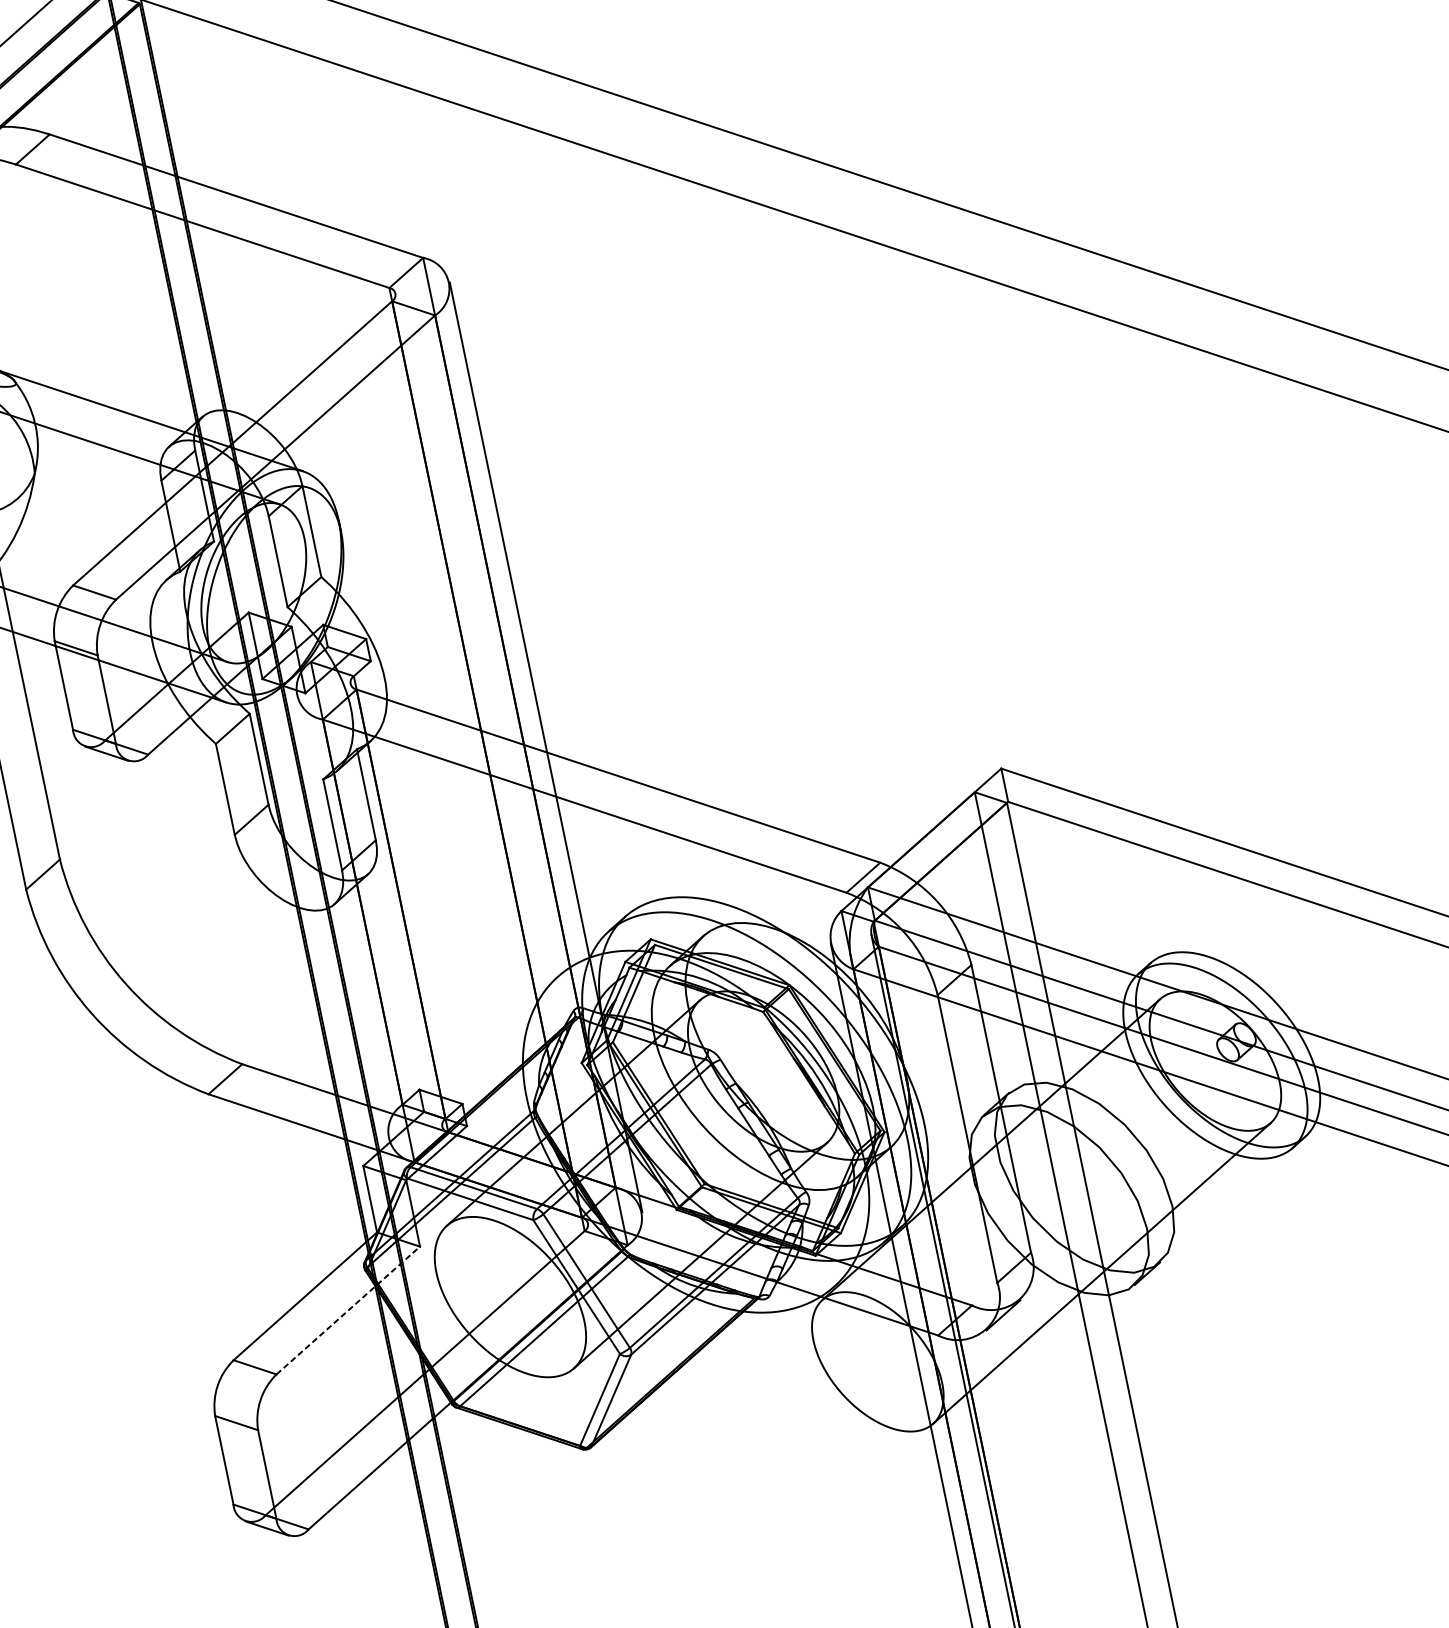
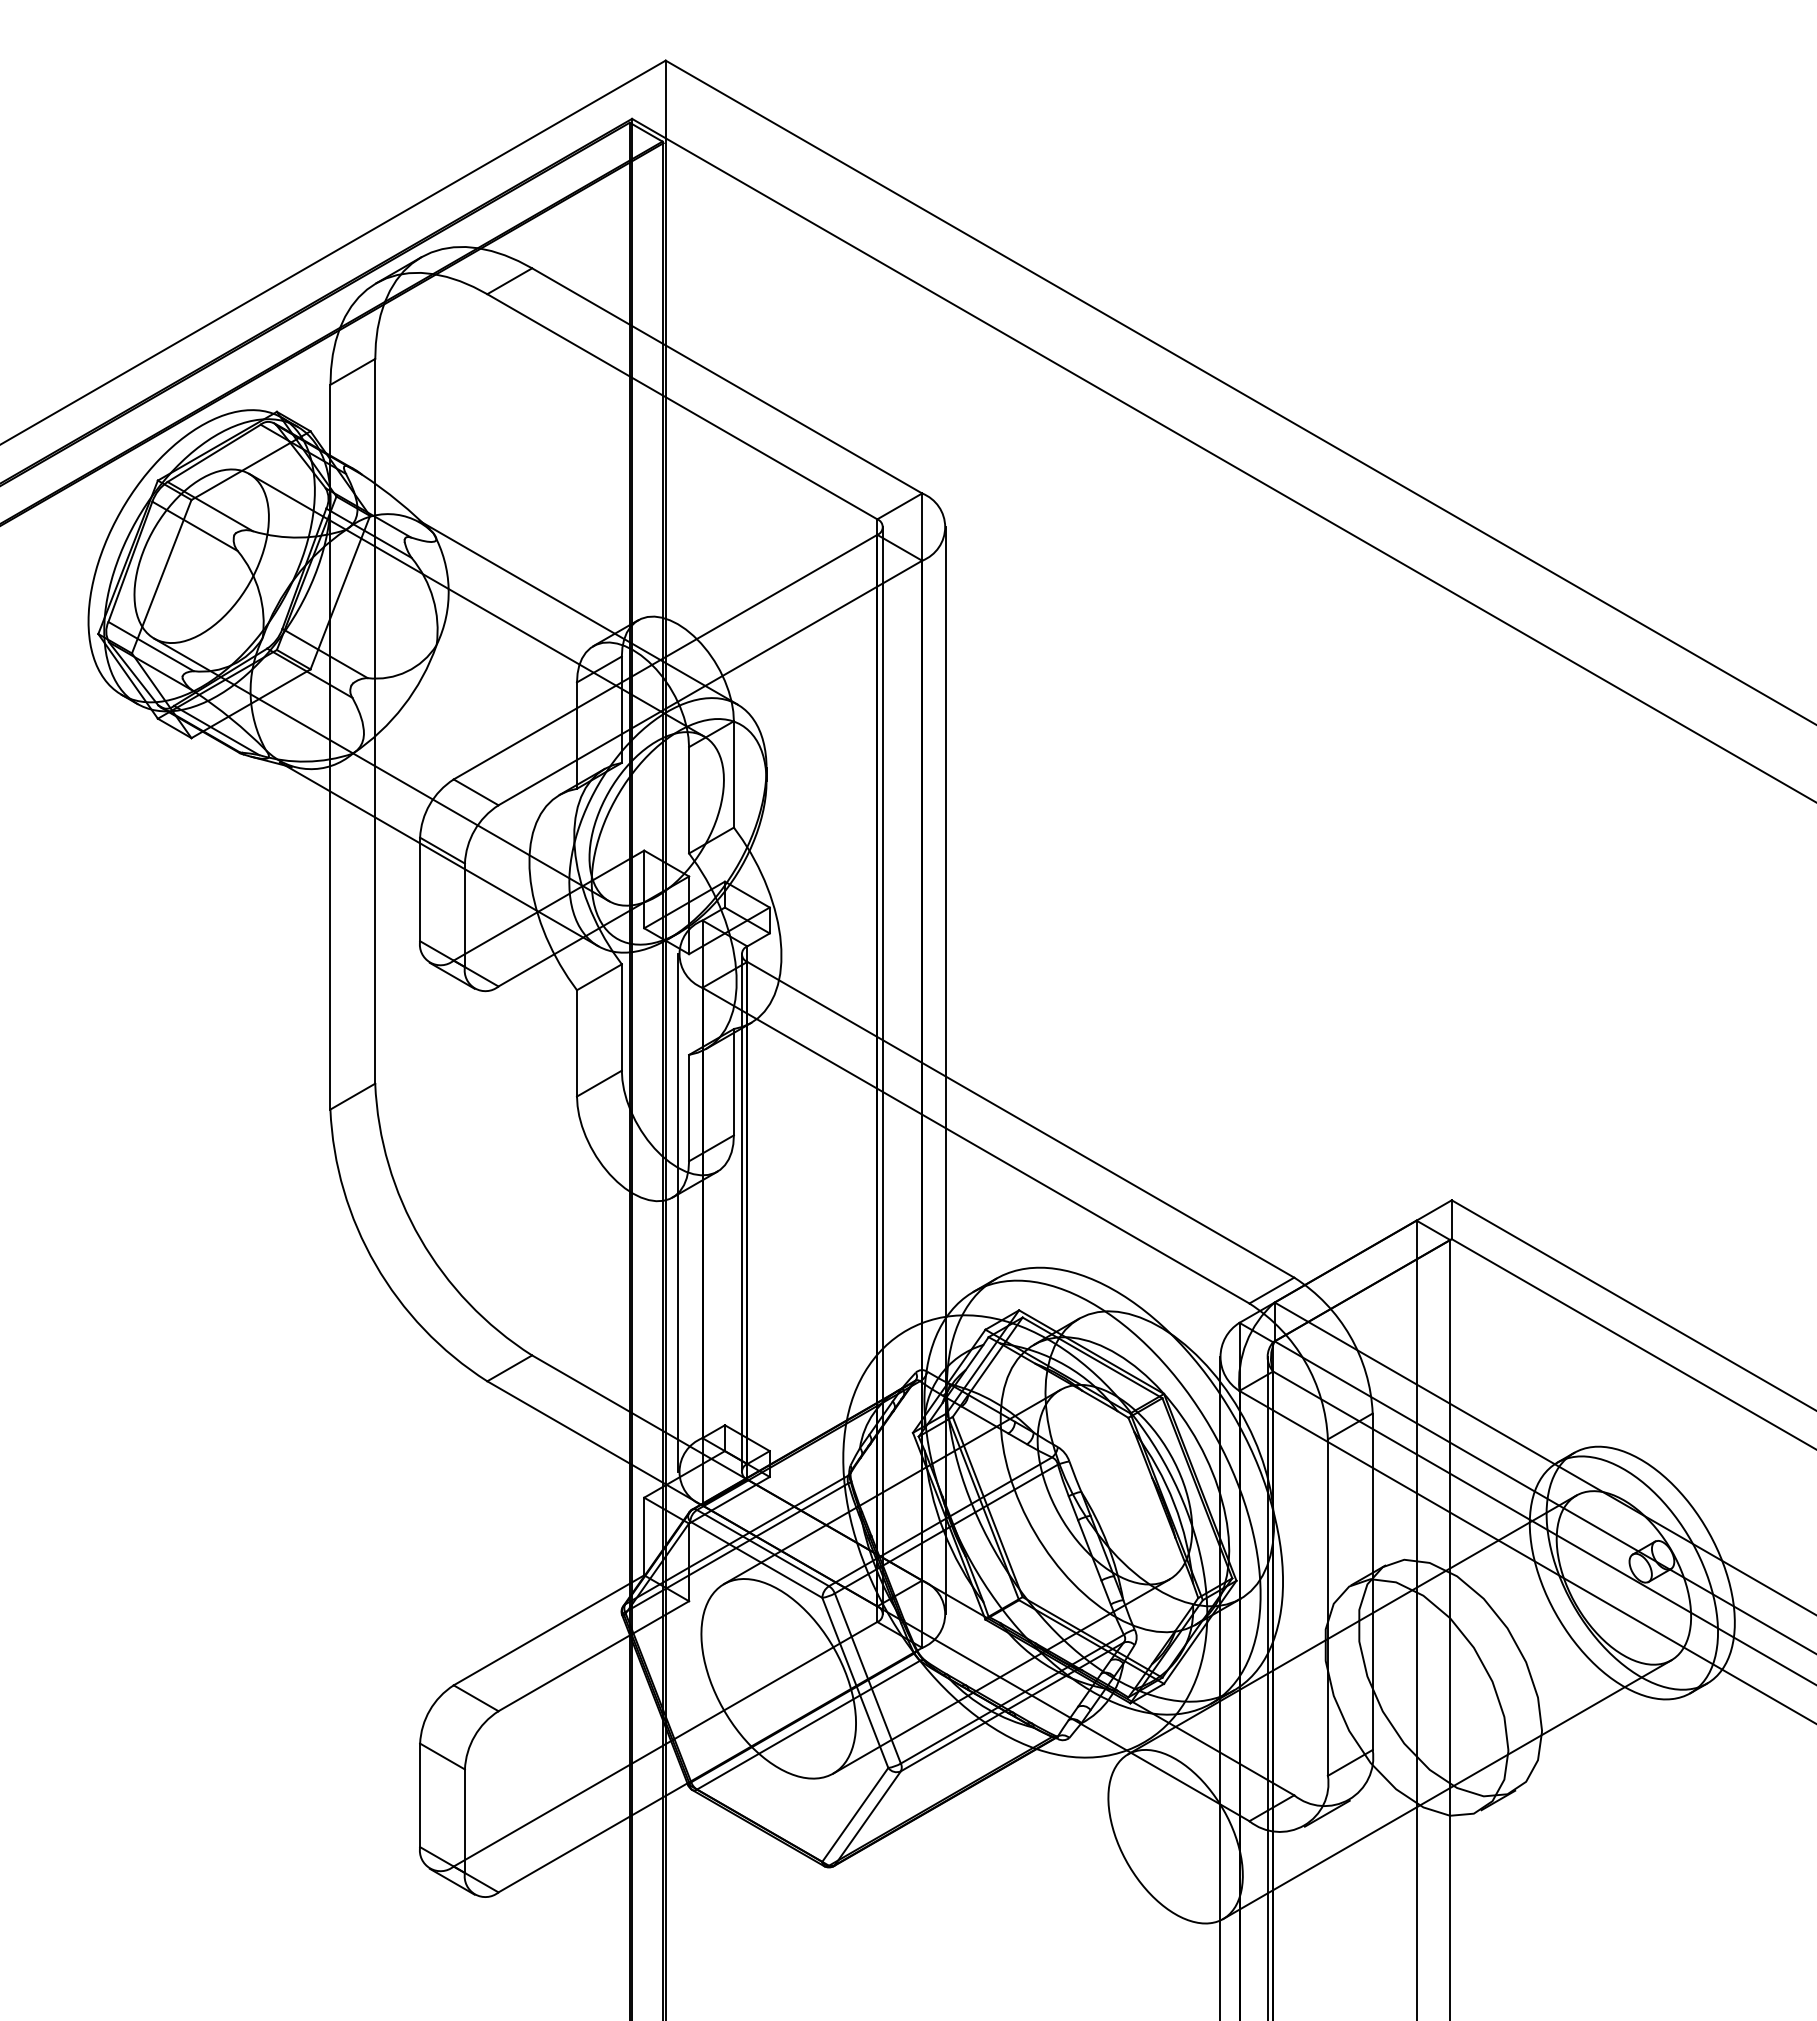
line: (491, 758) -> (882, 1070), added
line: (396, 904) -> (741, 1212), added
line: (342, 916) -> (678, 1212), added
line: (348, 1310) -> (593, 1656), dashed -> solid

